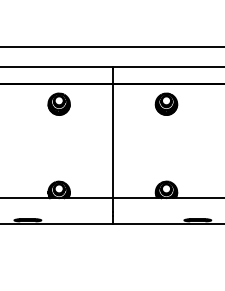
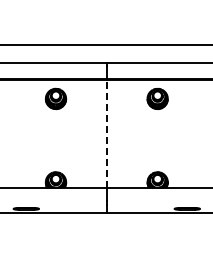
line: (112, 140) -> (106, 133), solid -> dashed

